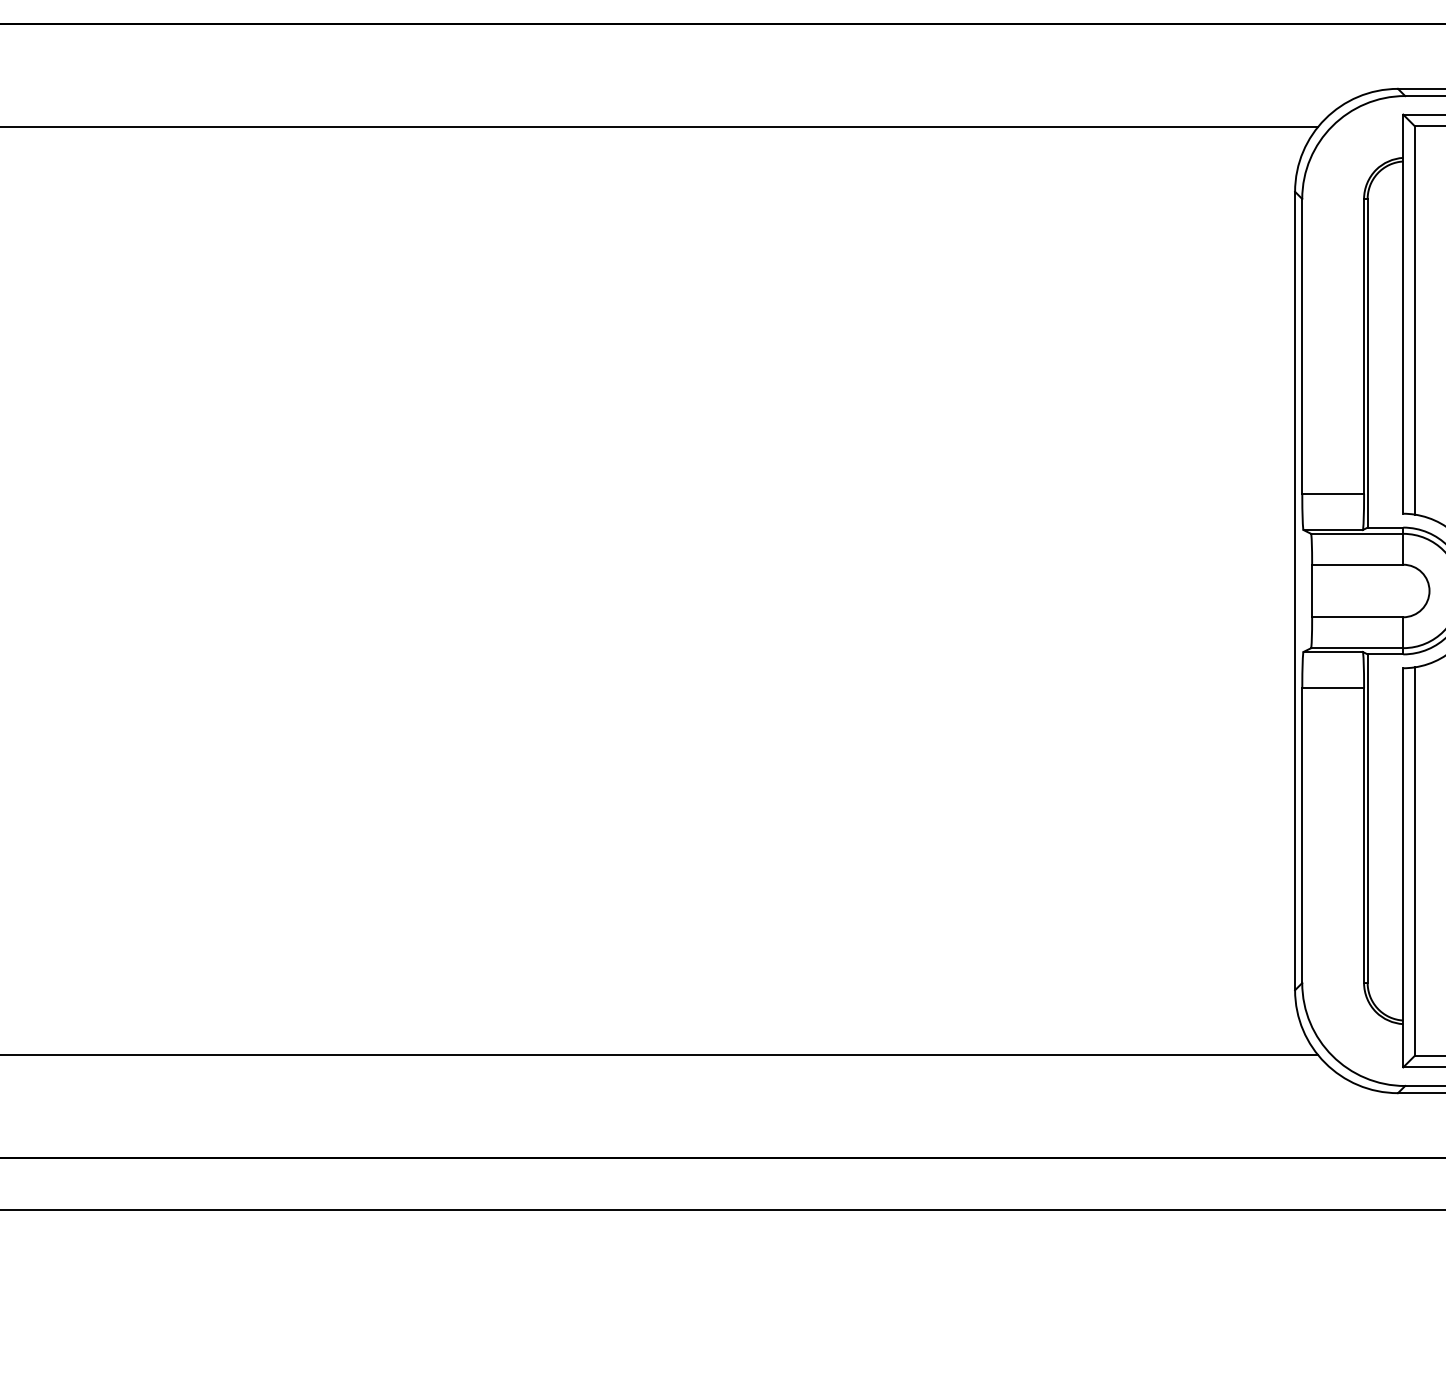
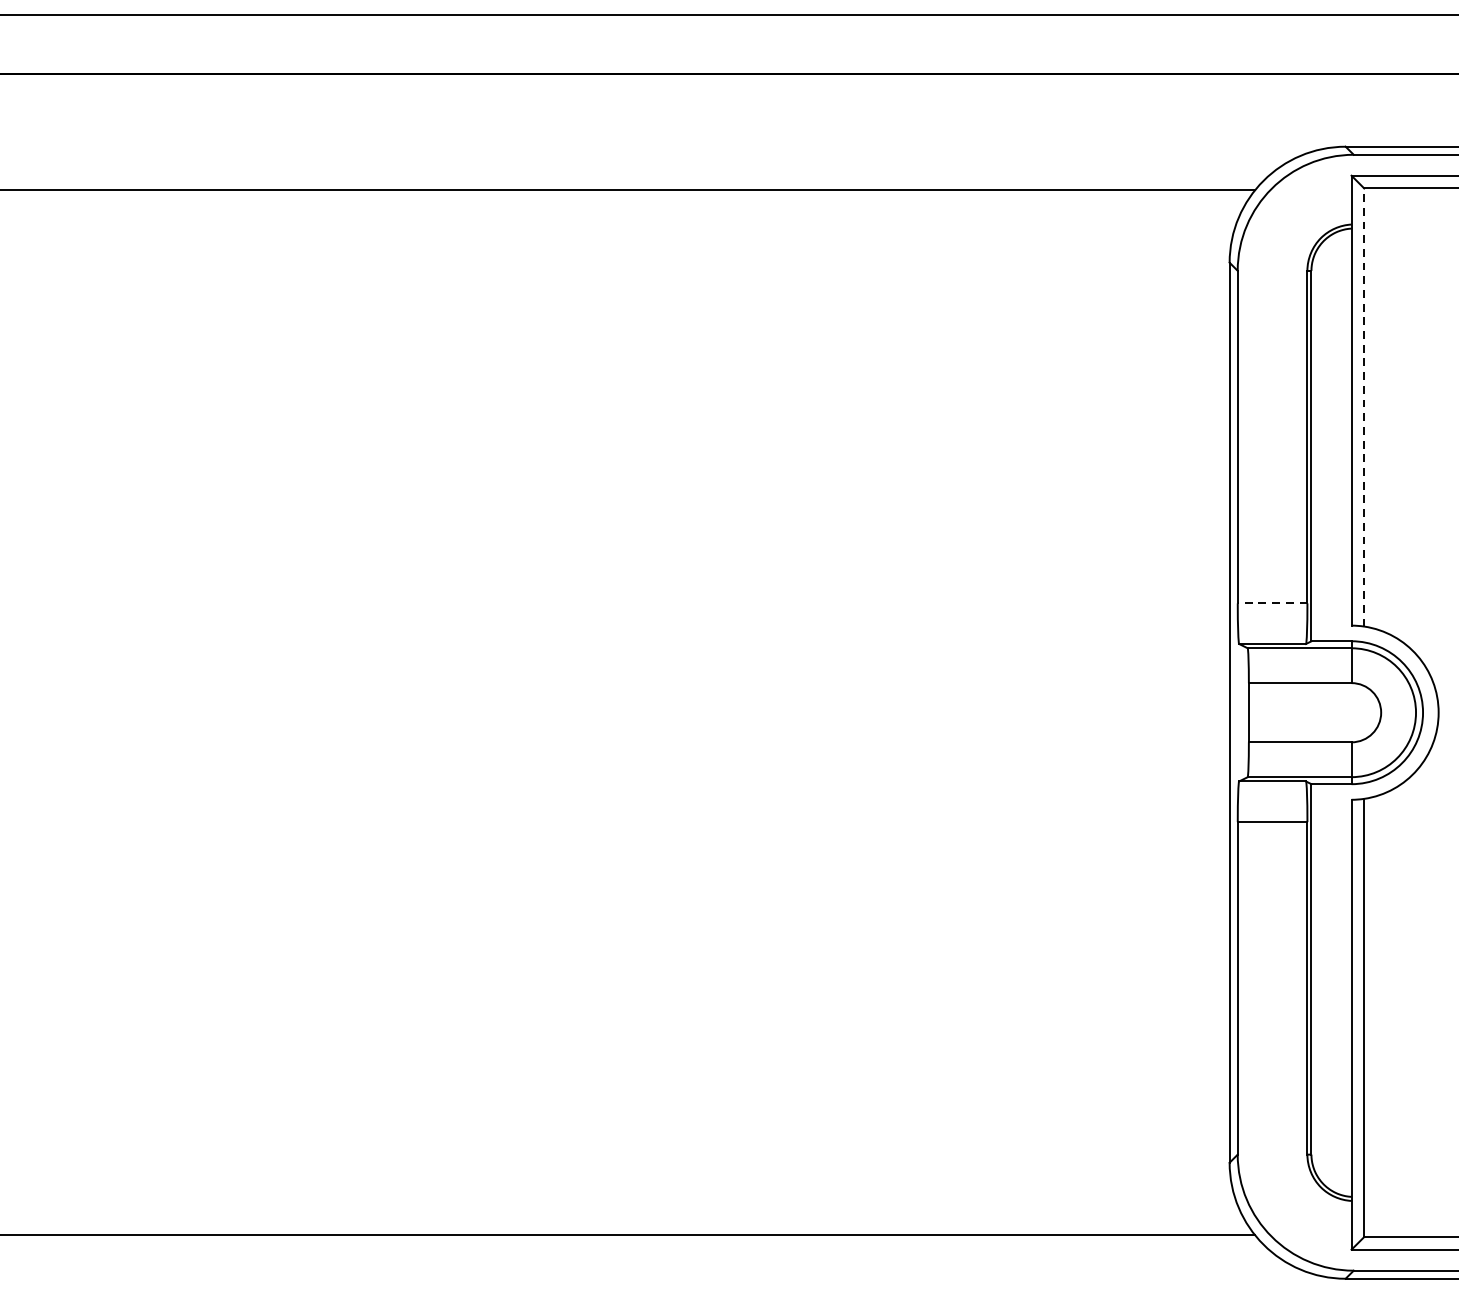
line: (1414, 319) -> (1364, 406), solid -> dashed
line: (1333, 494) -> (1272, 603), solid -> dashed

